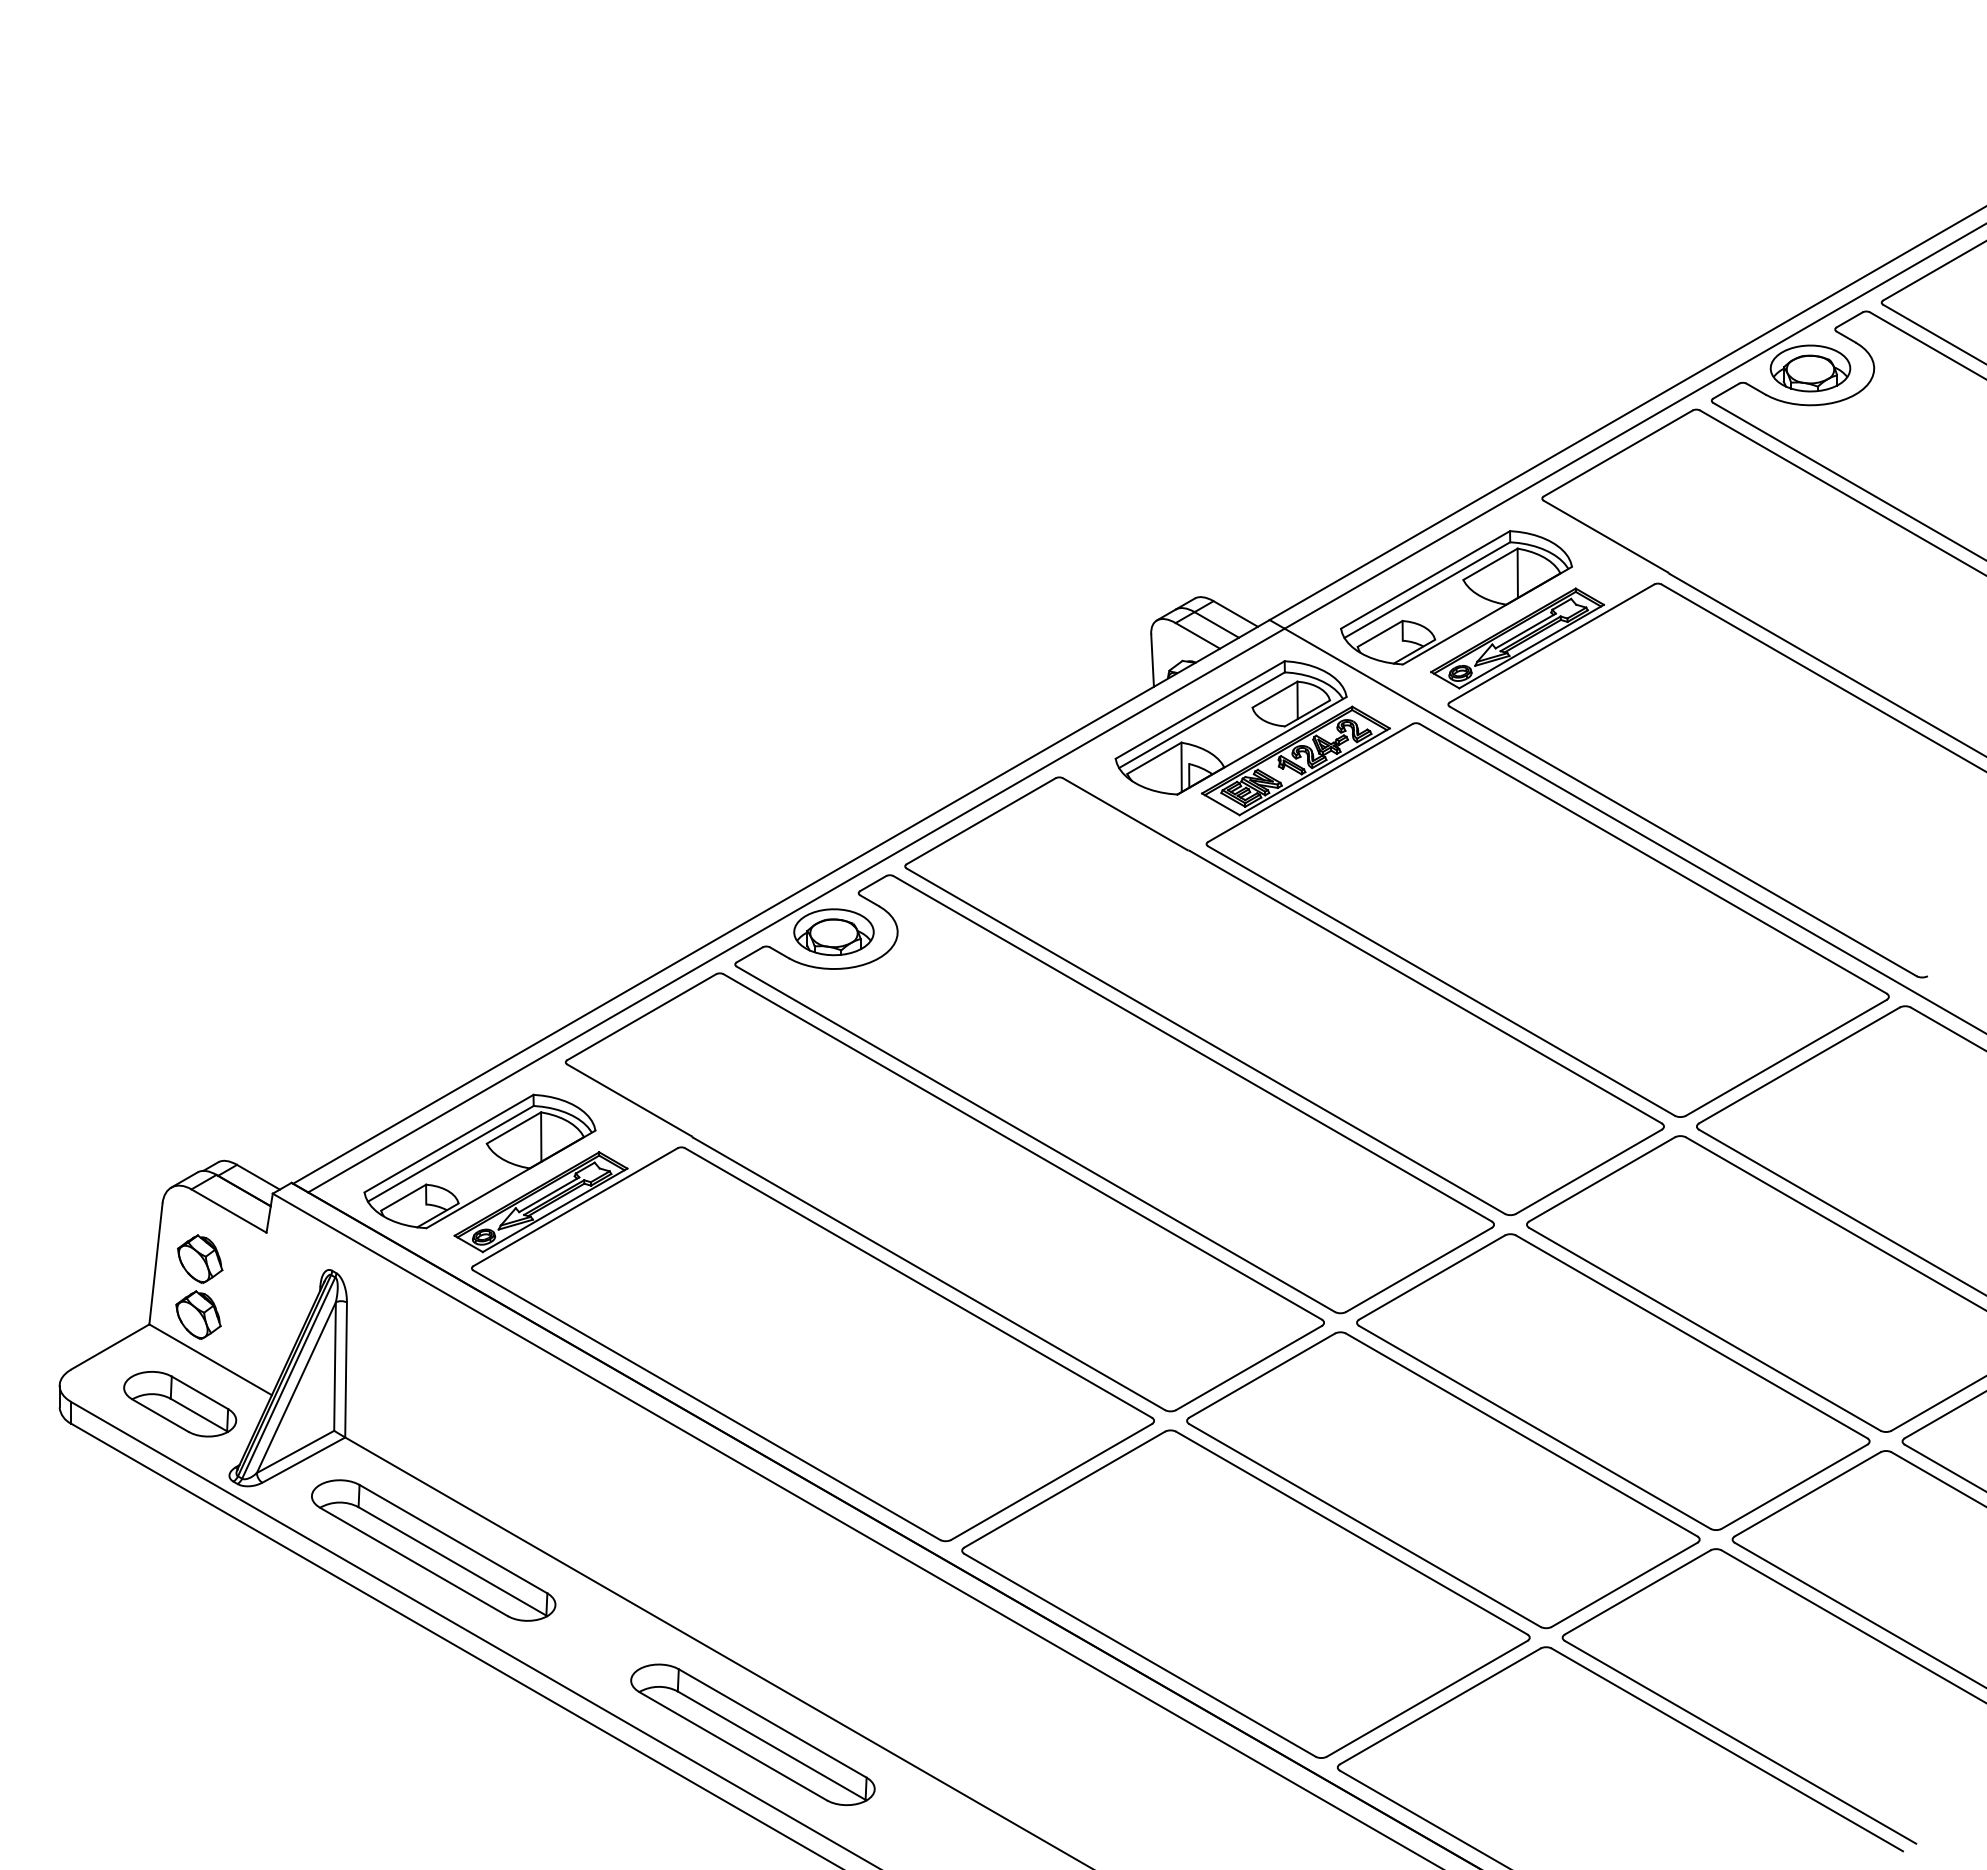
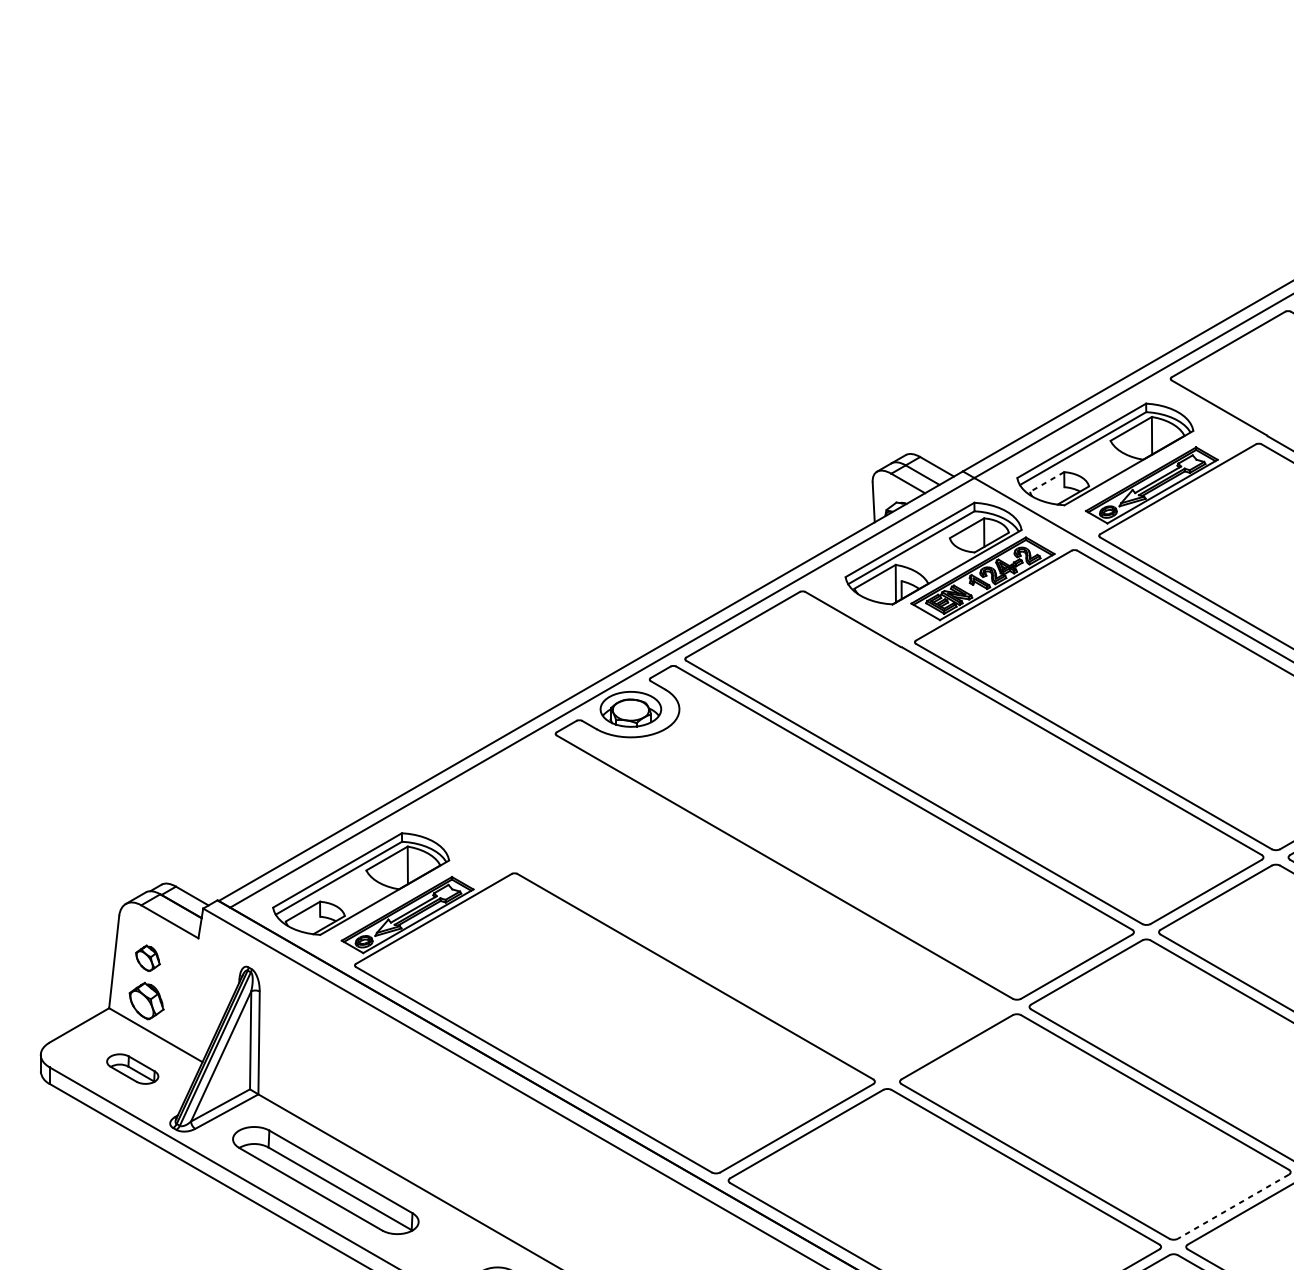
line: (1380, 633) -> (1047, 481), solid -> dashed
part: (944, 1192) -> (715, 907), removed
part: (200, 1258) -> (148, 957), size x0.7
part: (180, 1404) -> (132, 1069), size x0.6
line: (1624, 1585) -> (1233, 1207), solid -> dashed

